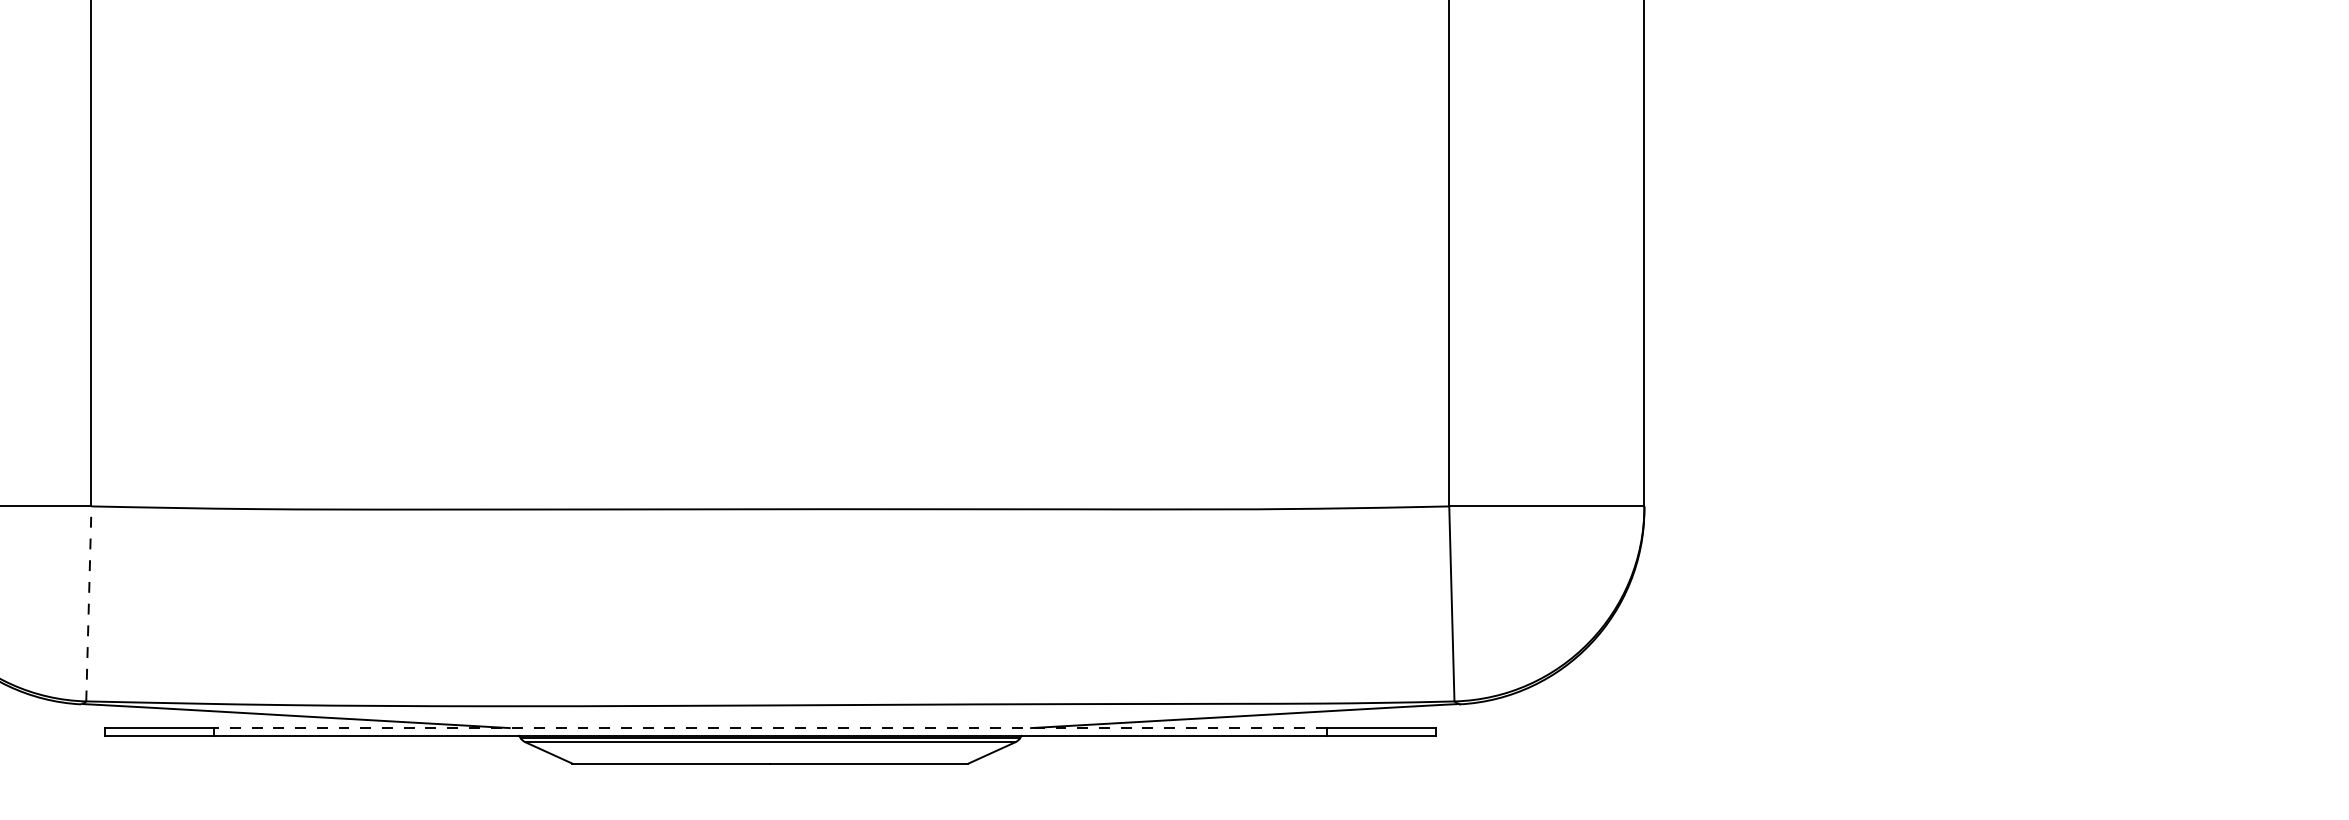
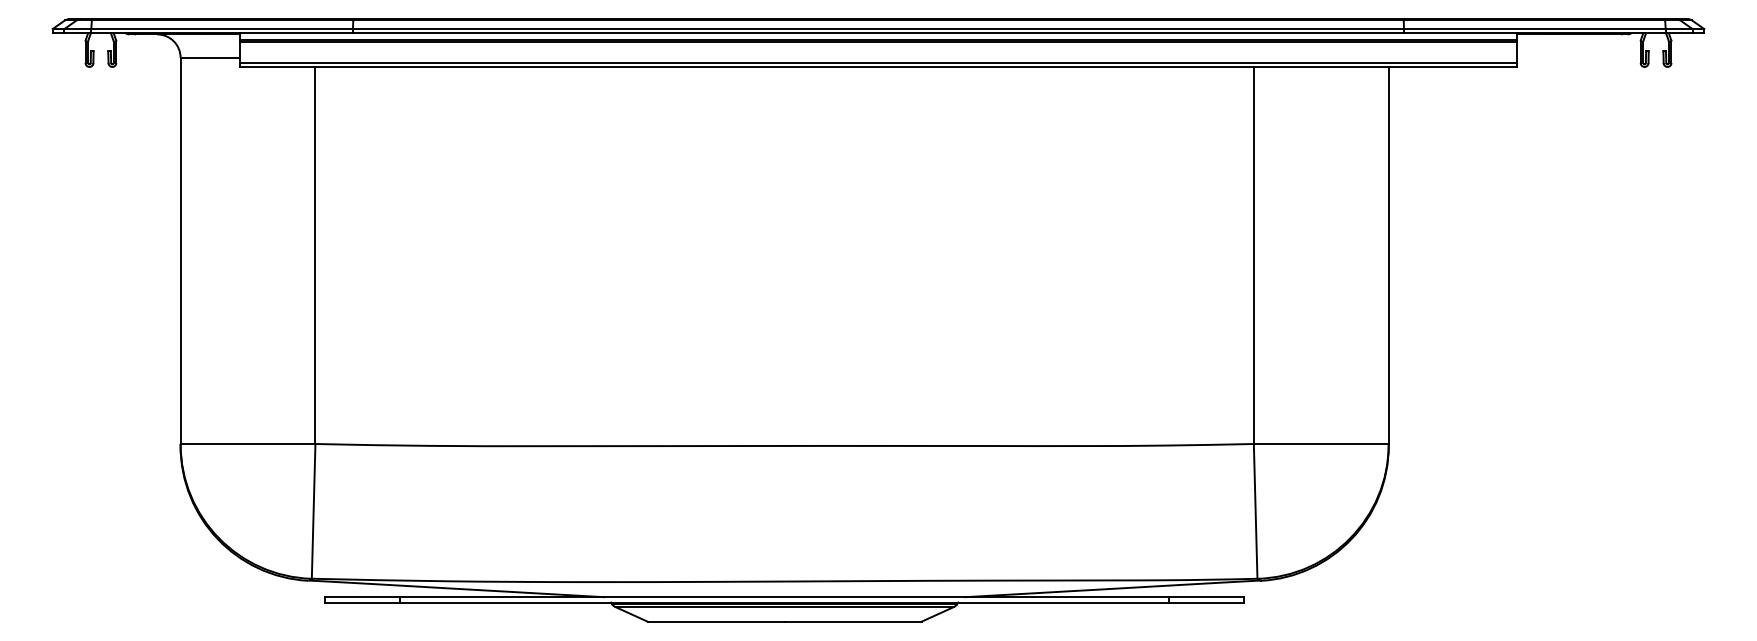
line: (88, 602) -> (313, 510), dashed -> solid
line: (770, 728) -> (784, 597), dashed -> solid

